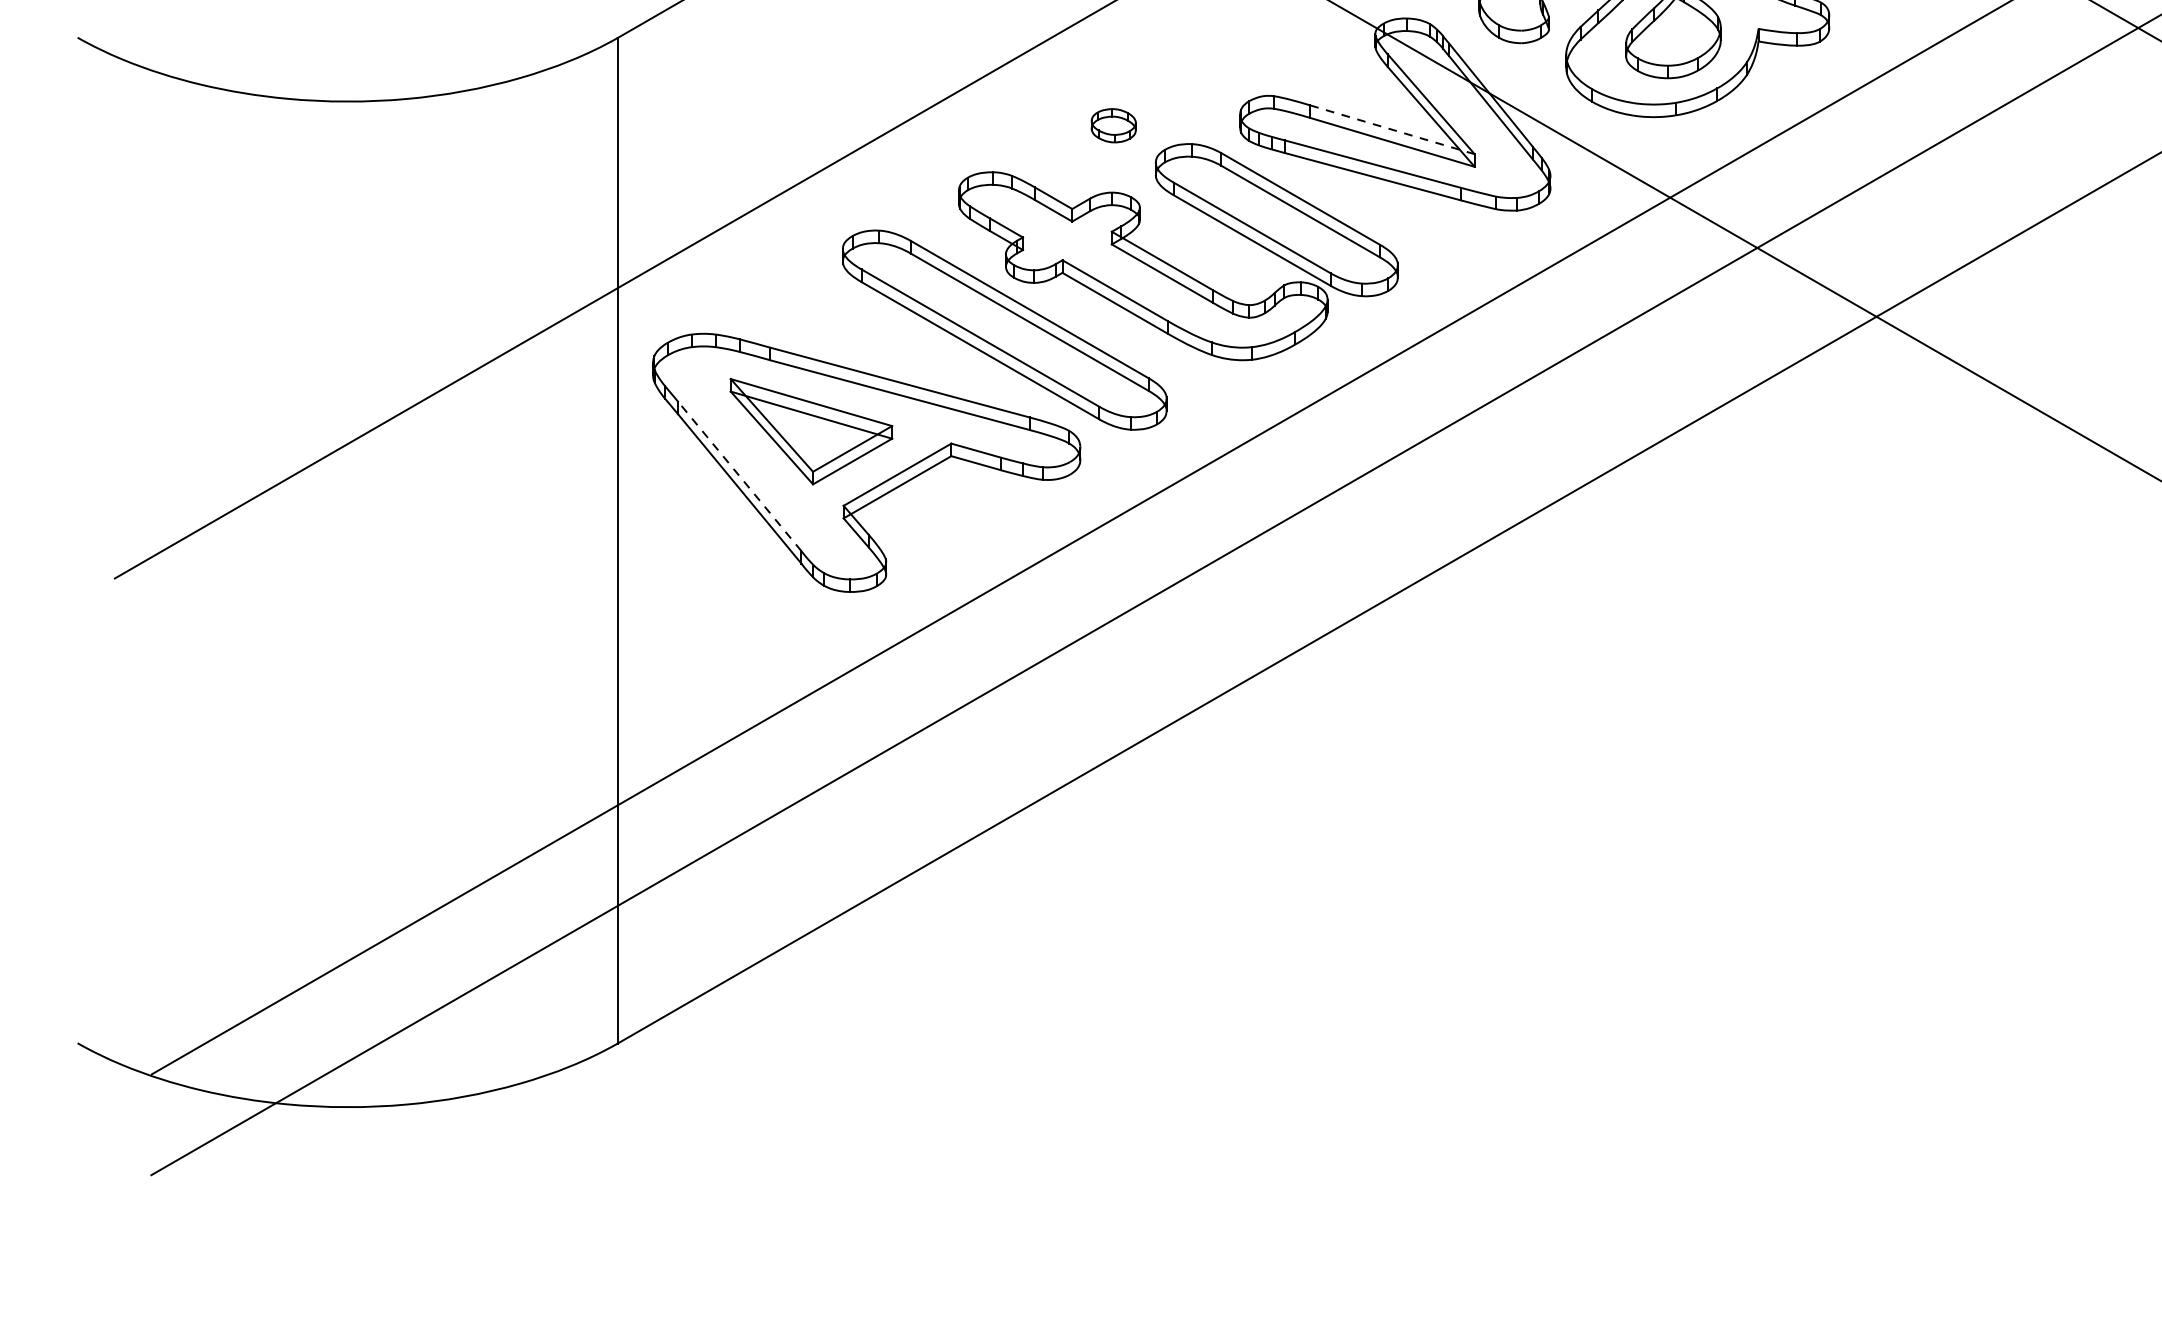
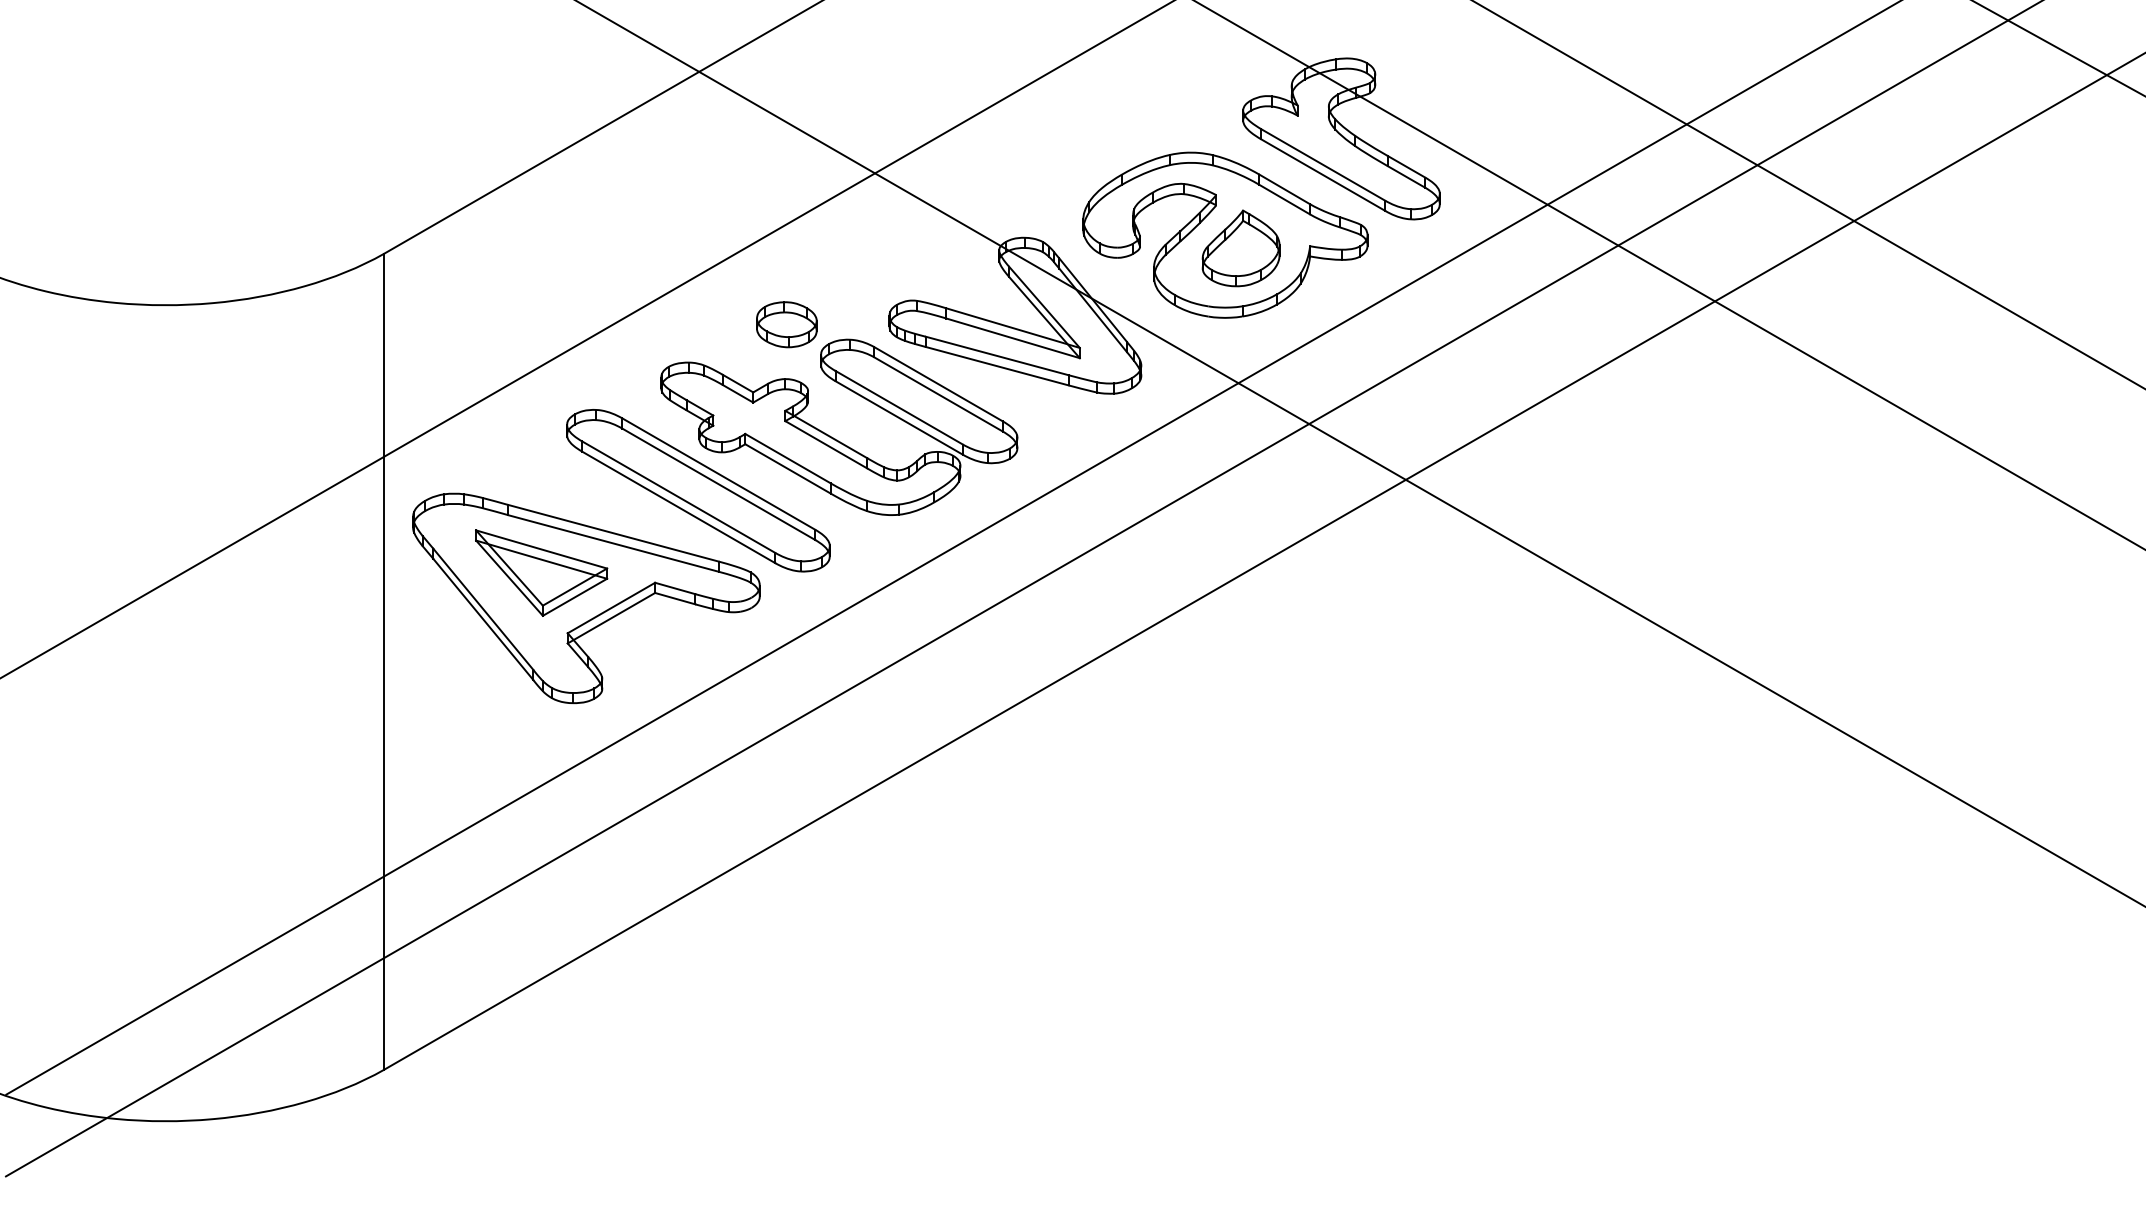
part: (1113, 125) -> (786, 324), size x1.67
line: (1392, 130) -> (1013, 328), dashed -> solid
line: (739, 476) -> (483, 609), dashed -> solid

